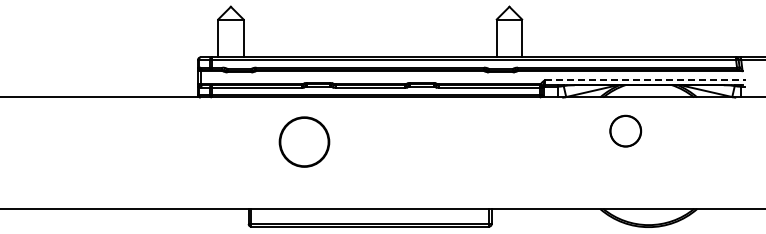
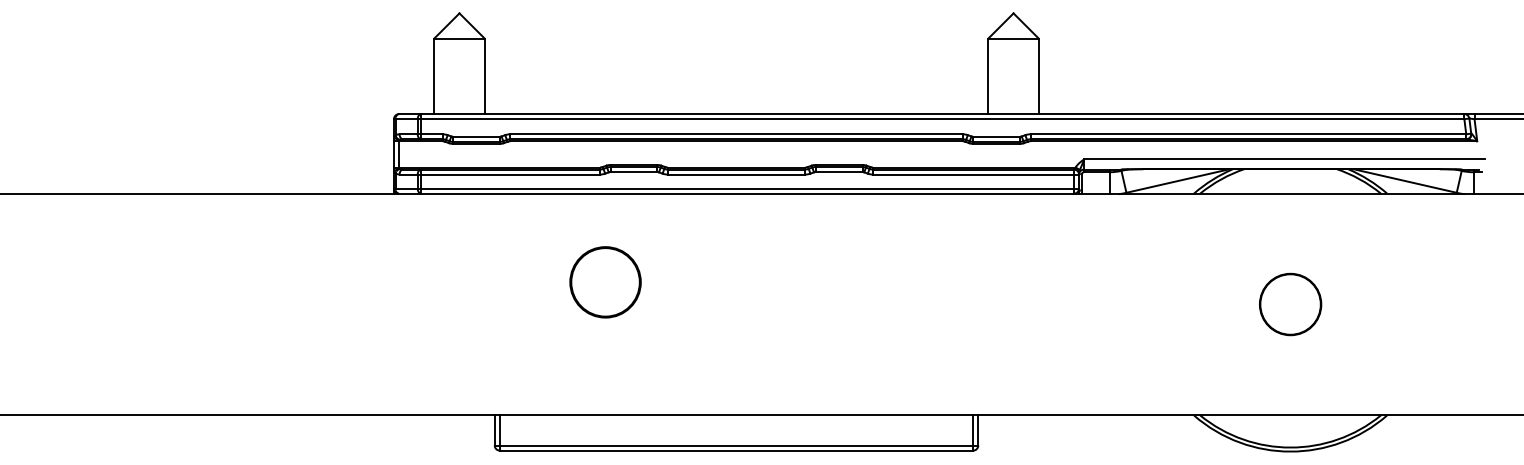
line: (645, 80) -> (1284, 159), dashed -> solid
part: (625, 130) -> (1290, 303), moved
circle: (303, 141) -> (603, 281), size x0.71

